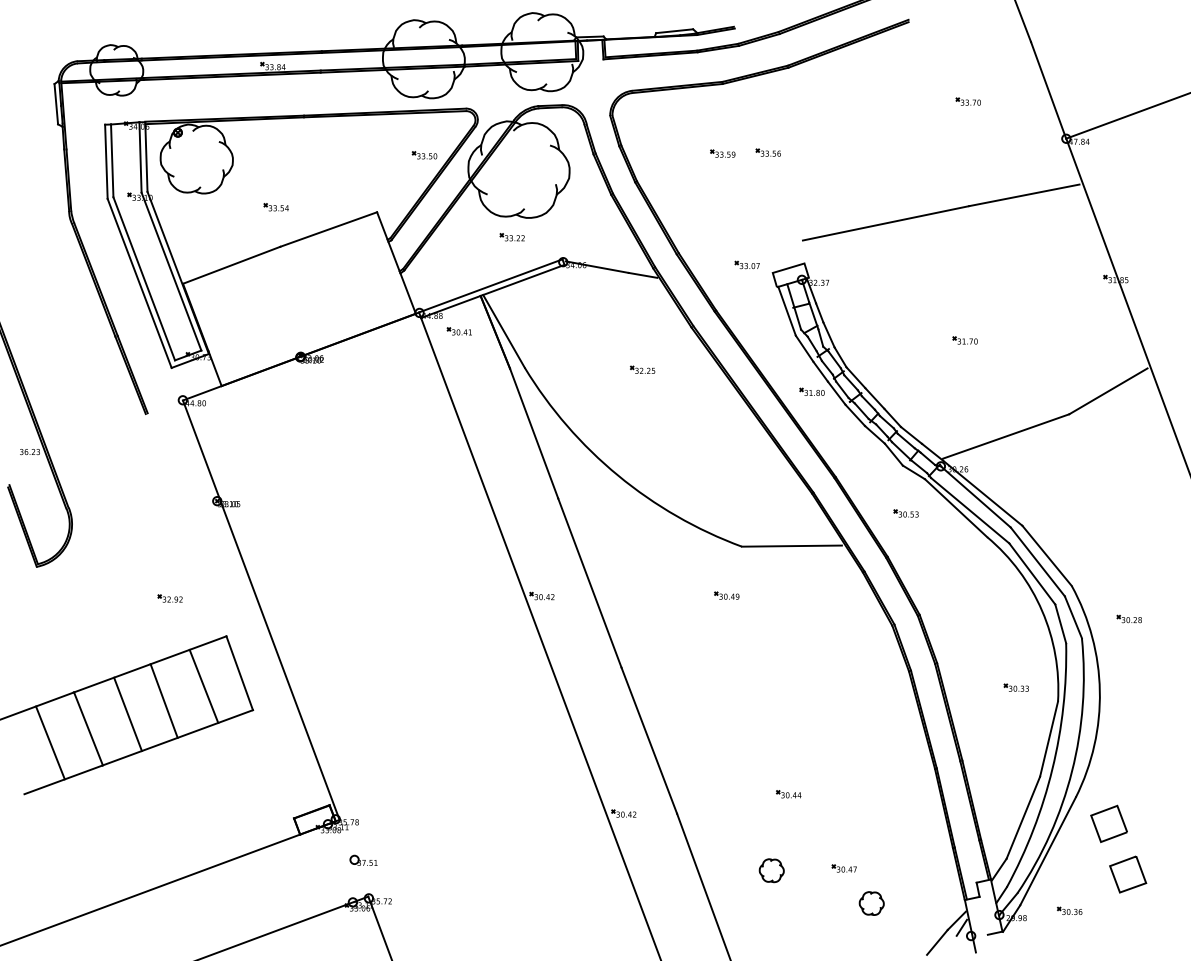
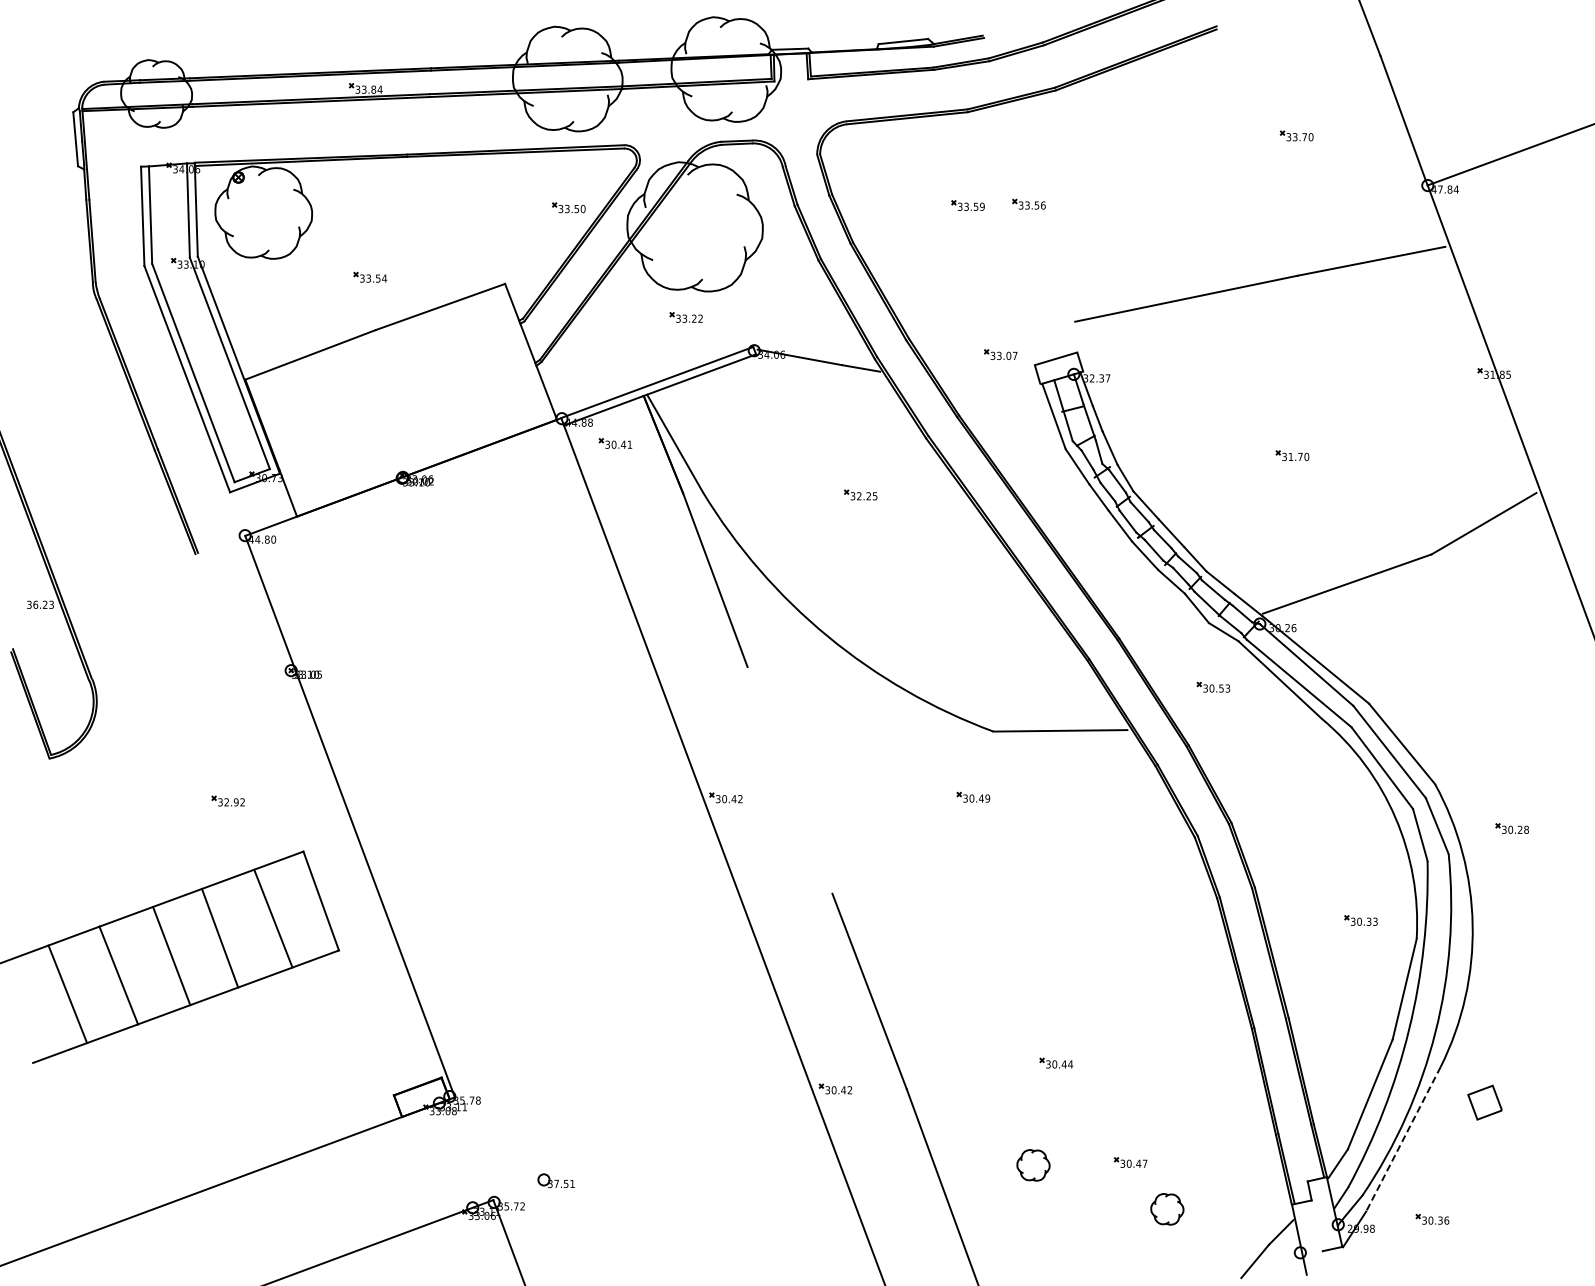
part: (812, 391) -> (1087, 524), removed
line: (589, 583) -> (789, 780), removed
part: (1108, 823) -> (1484, 1102), size x0.7
line: (1048, 851) -> (1403, 1139), solid -> dashed
part: (363, 860) -> (555, 1180), moved
part: (1128, 874) -> (1510, 1170), removed
line: (961, 927) -> (1287, 1241), removed

